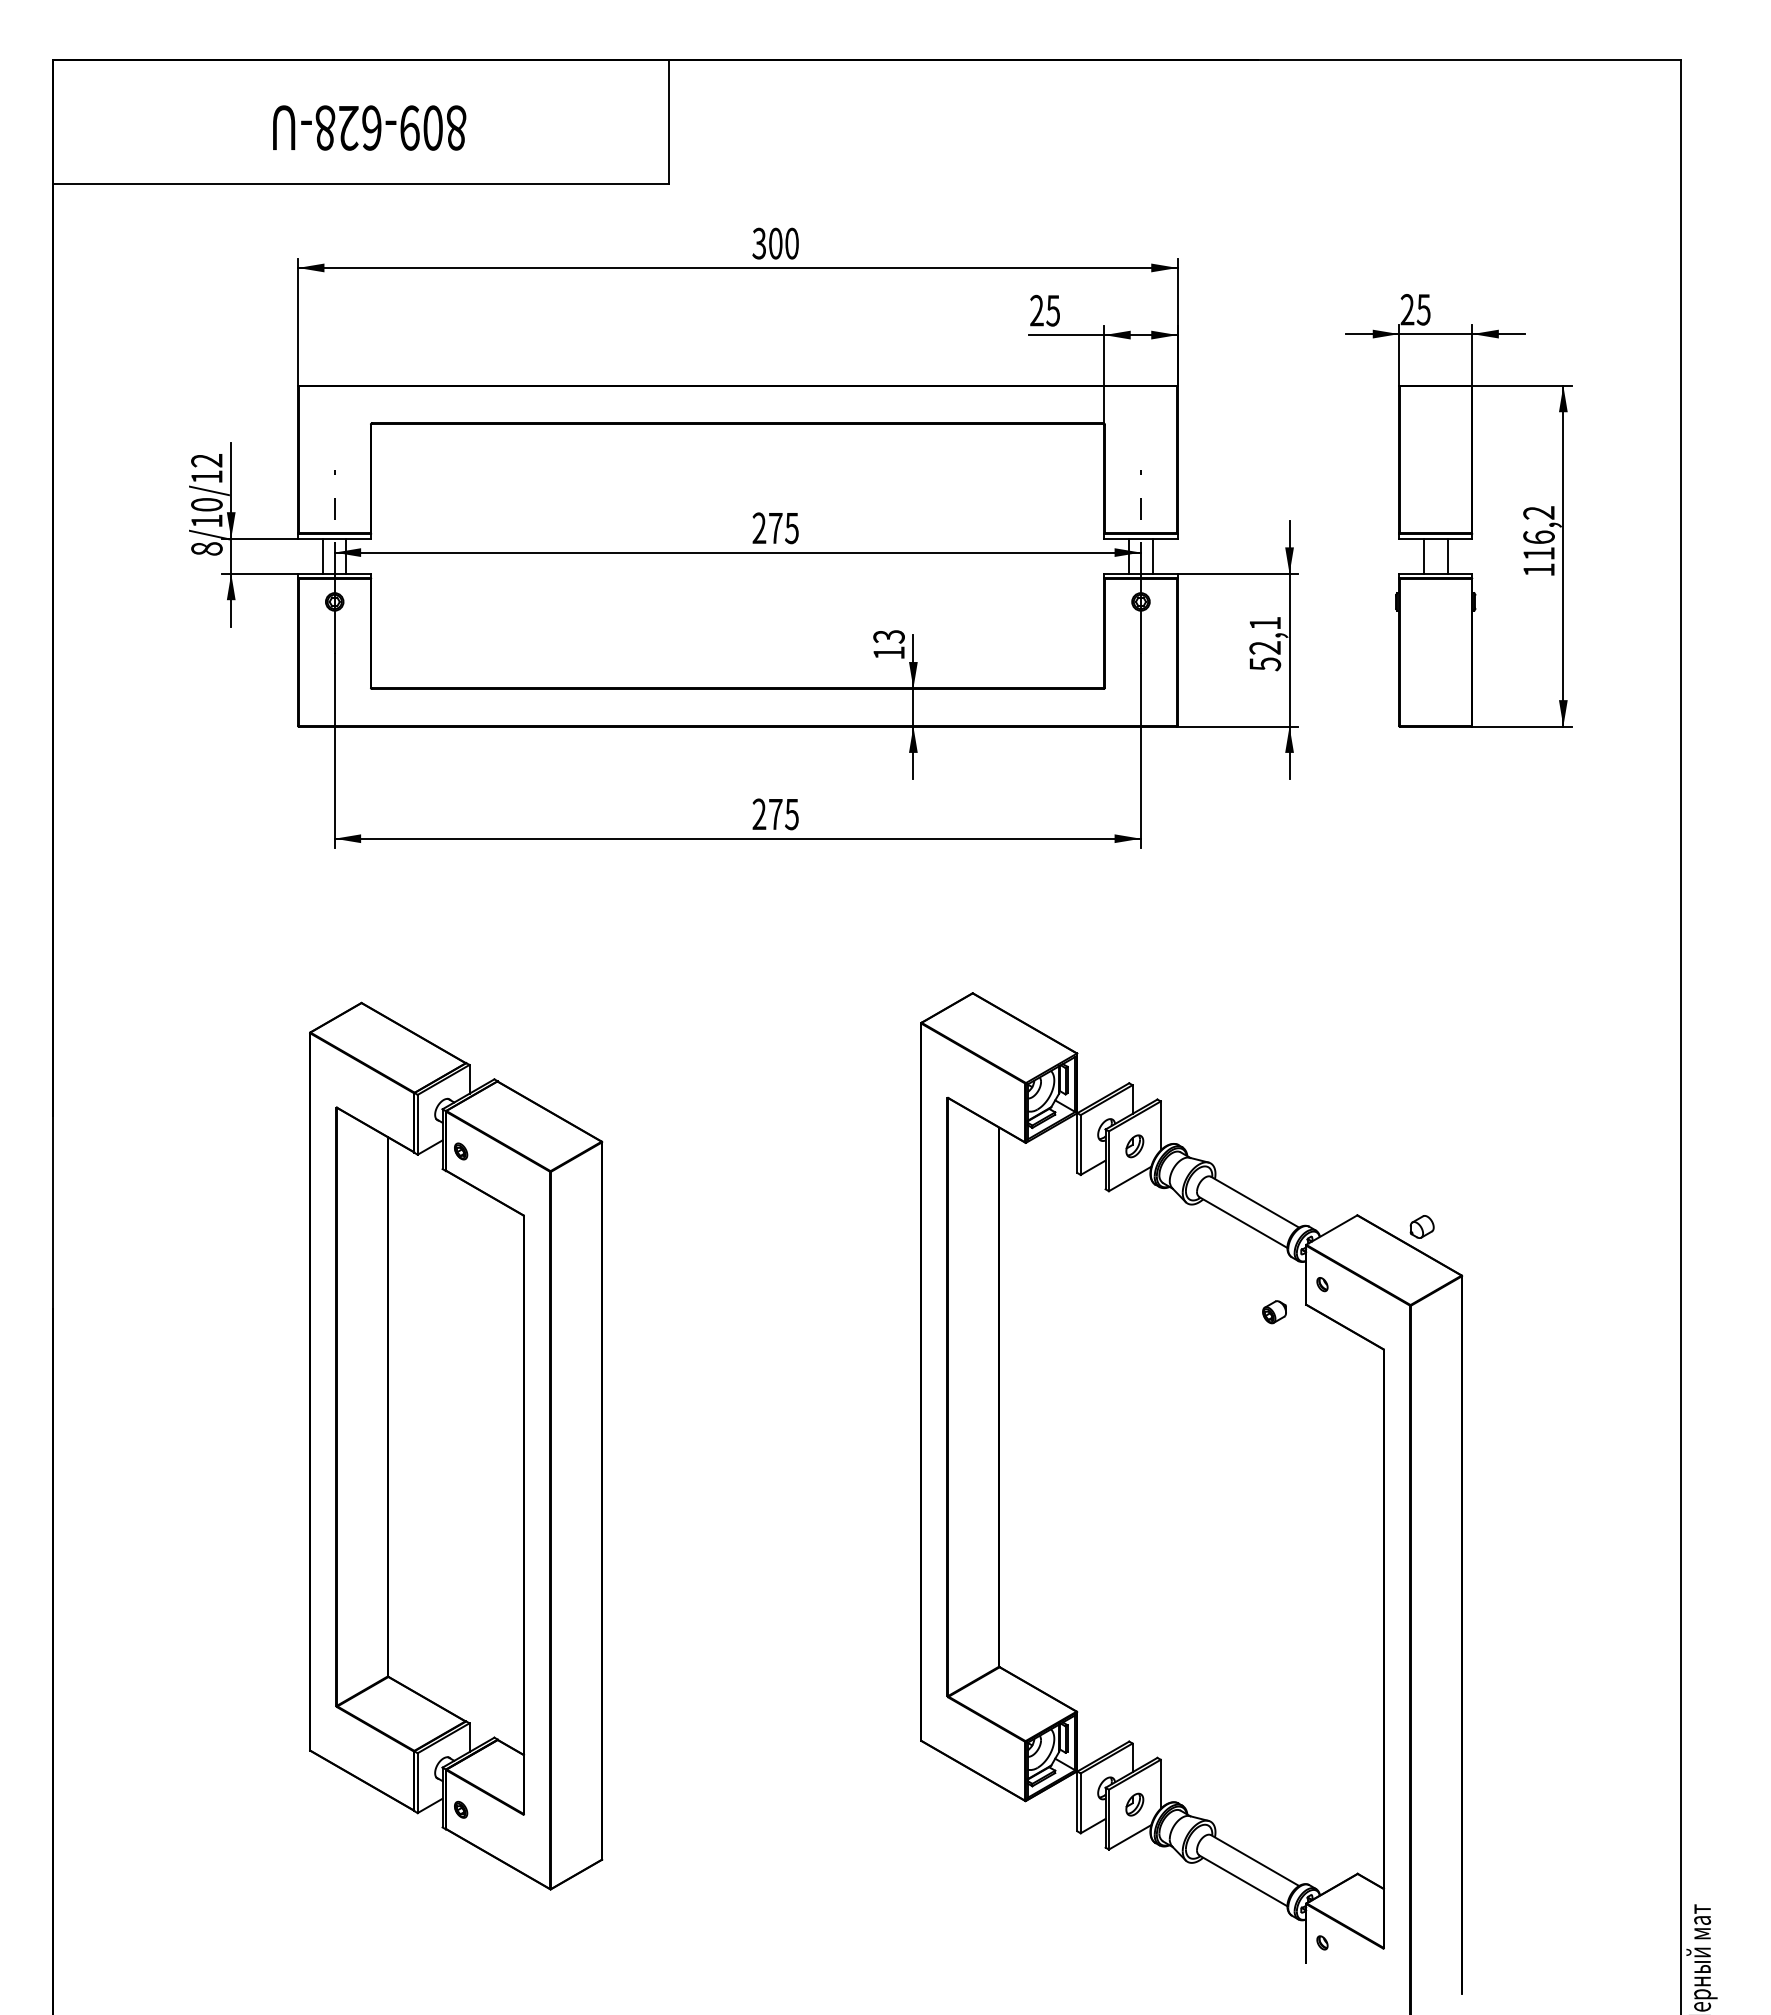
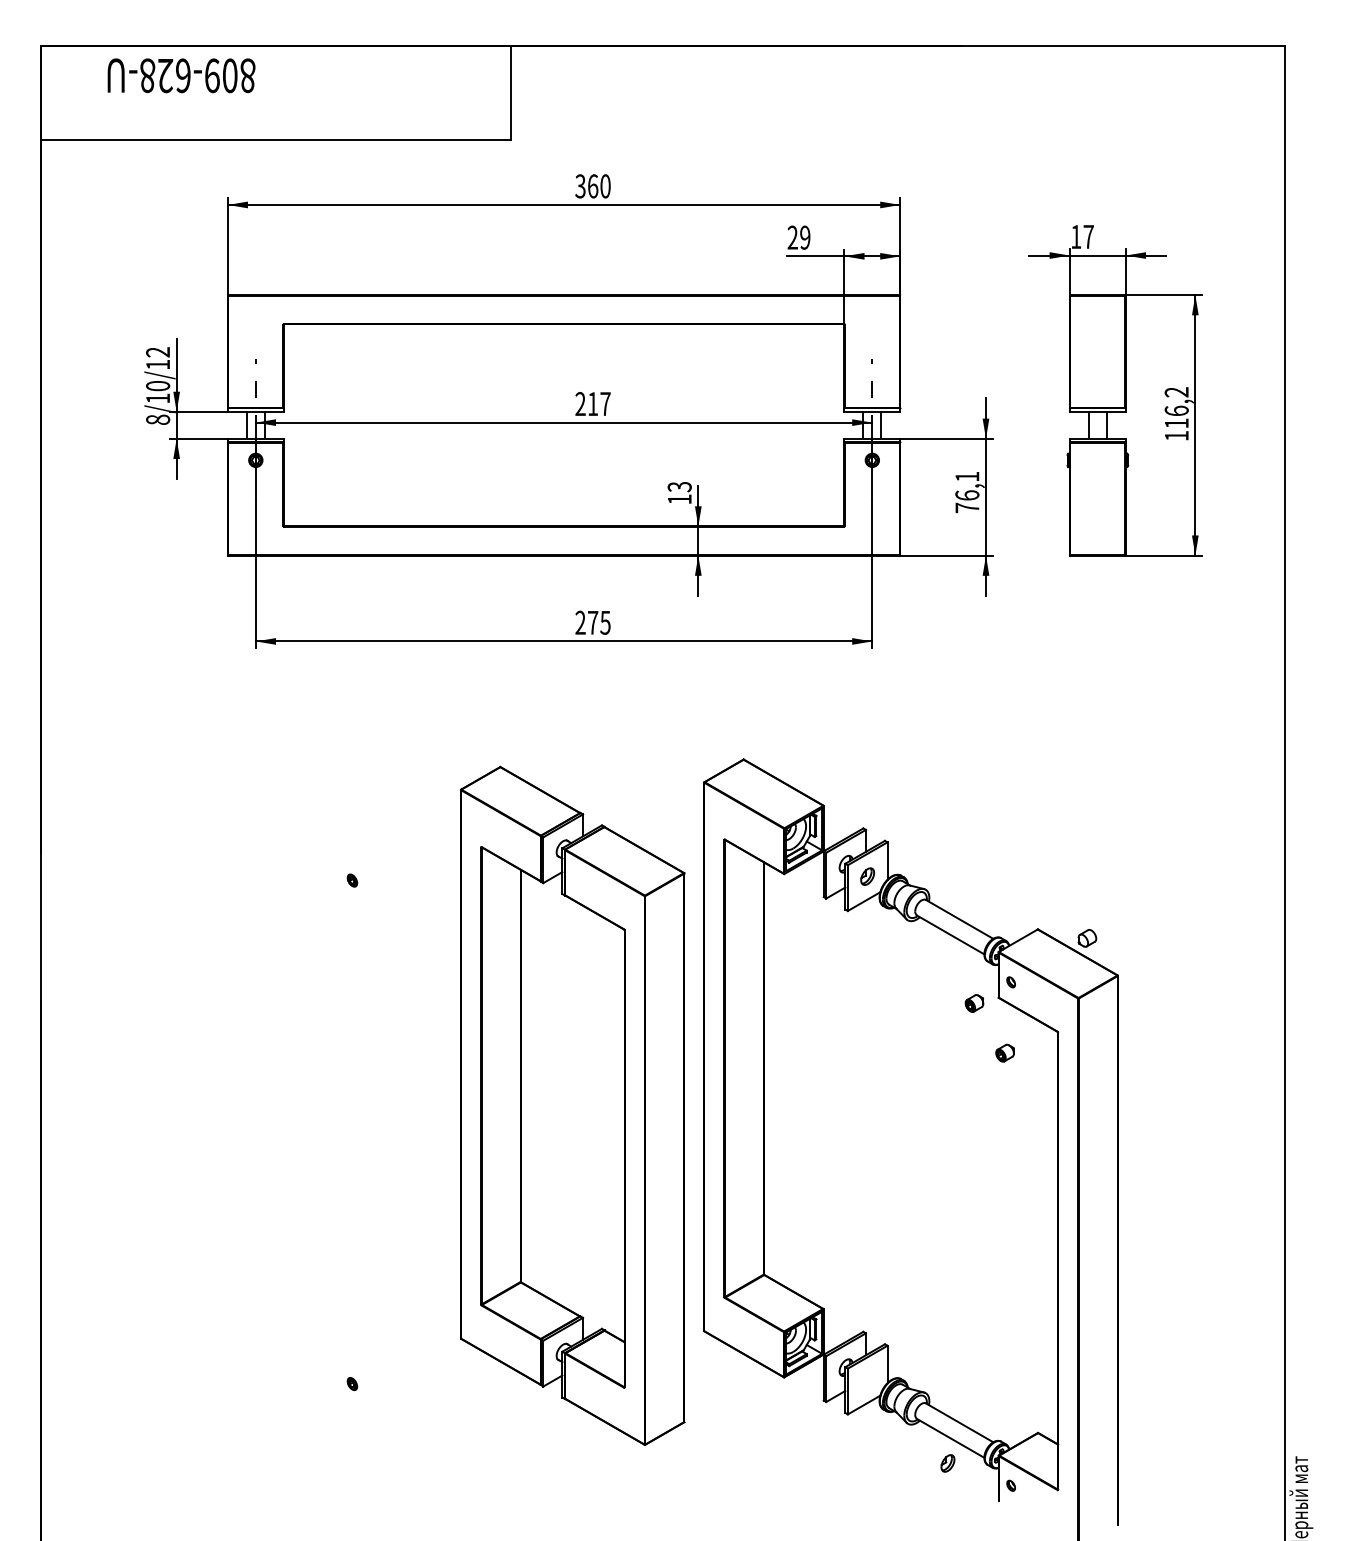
text: (369, 127) -> (181, 75), moved
text: (775, 243) -> (592, 186), 300 -> 360
text: (1415, 309) -> (1082, 236), 25 -> 17
text: (1052, 310) -> (804, 237), 25 -> 29
text: (783, 528) -> (599, 404), 275 -> 217
text: (1265, 656) -> (967, 502), 52,1 -> 76,1
part: (1314, 1377) -> (1005, 1053), added
part: (456, 1445) -> (573, 1105), moved
part: (1134, 1804) -> (947, 1463), moved

